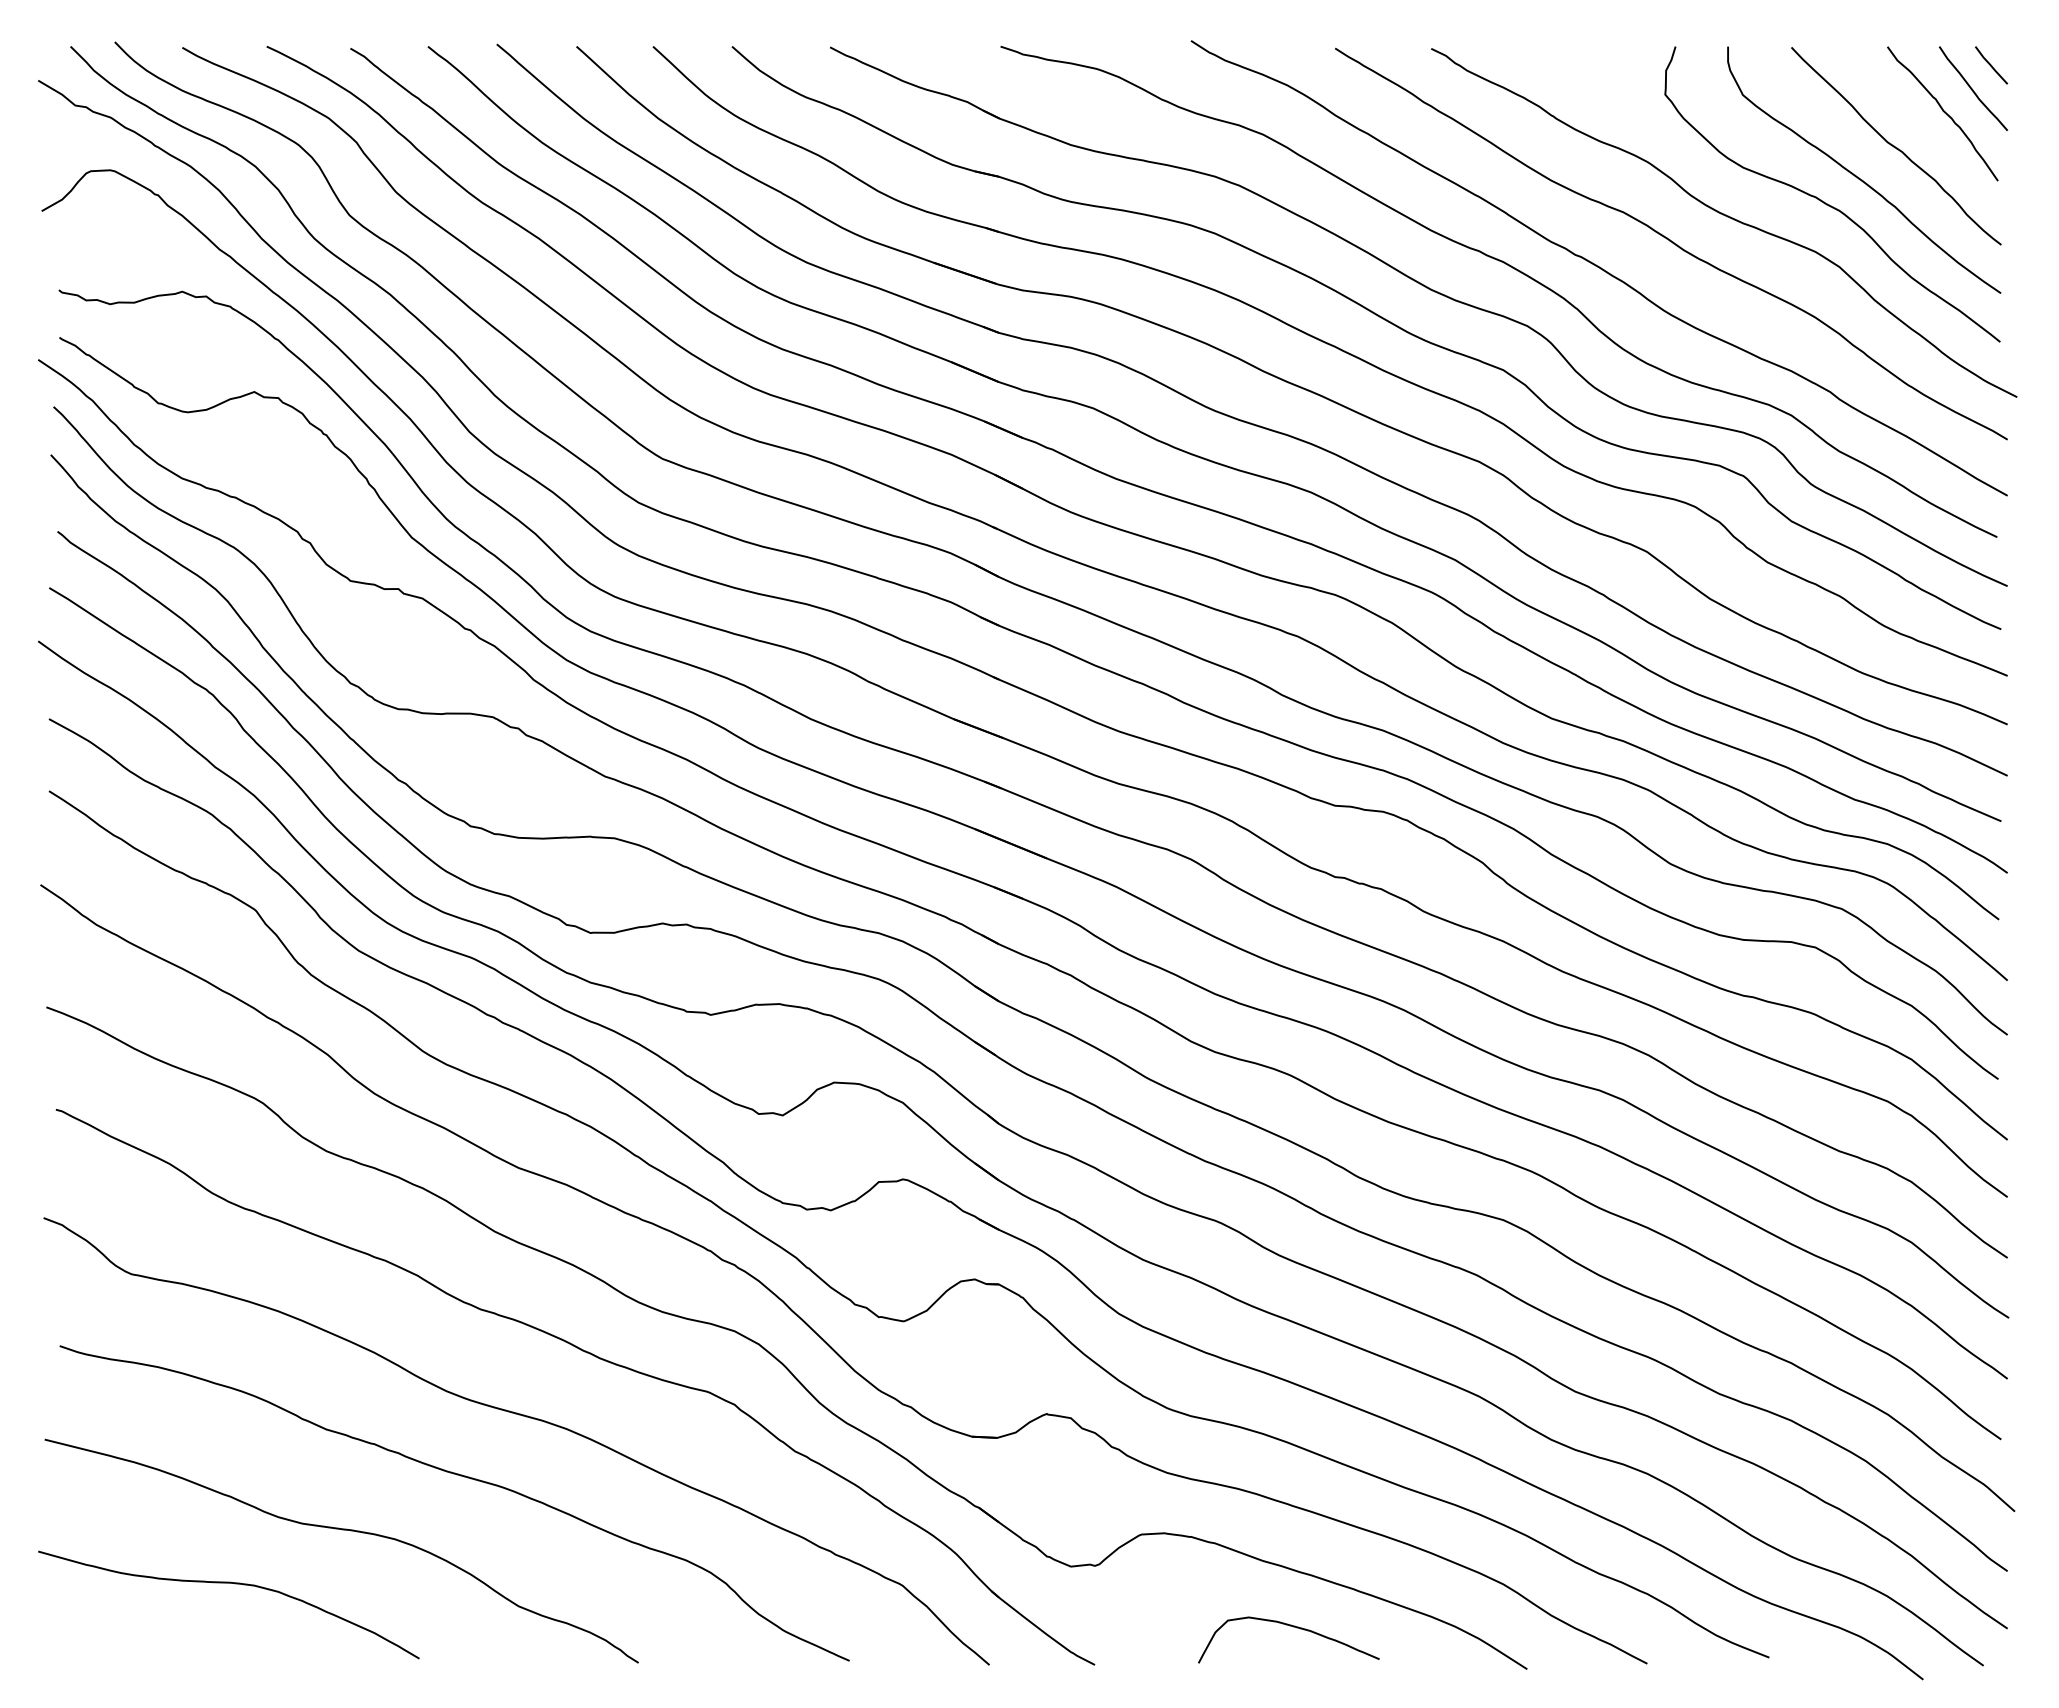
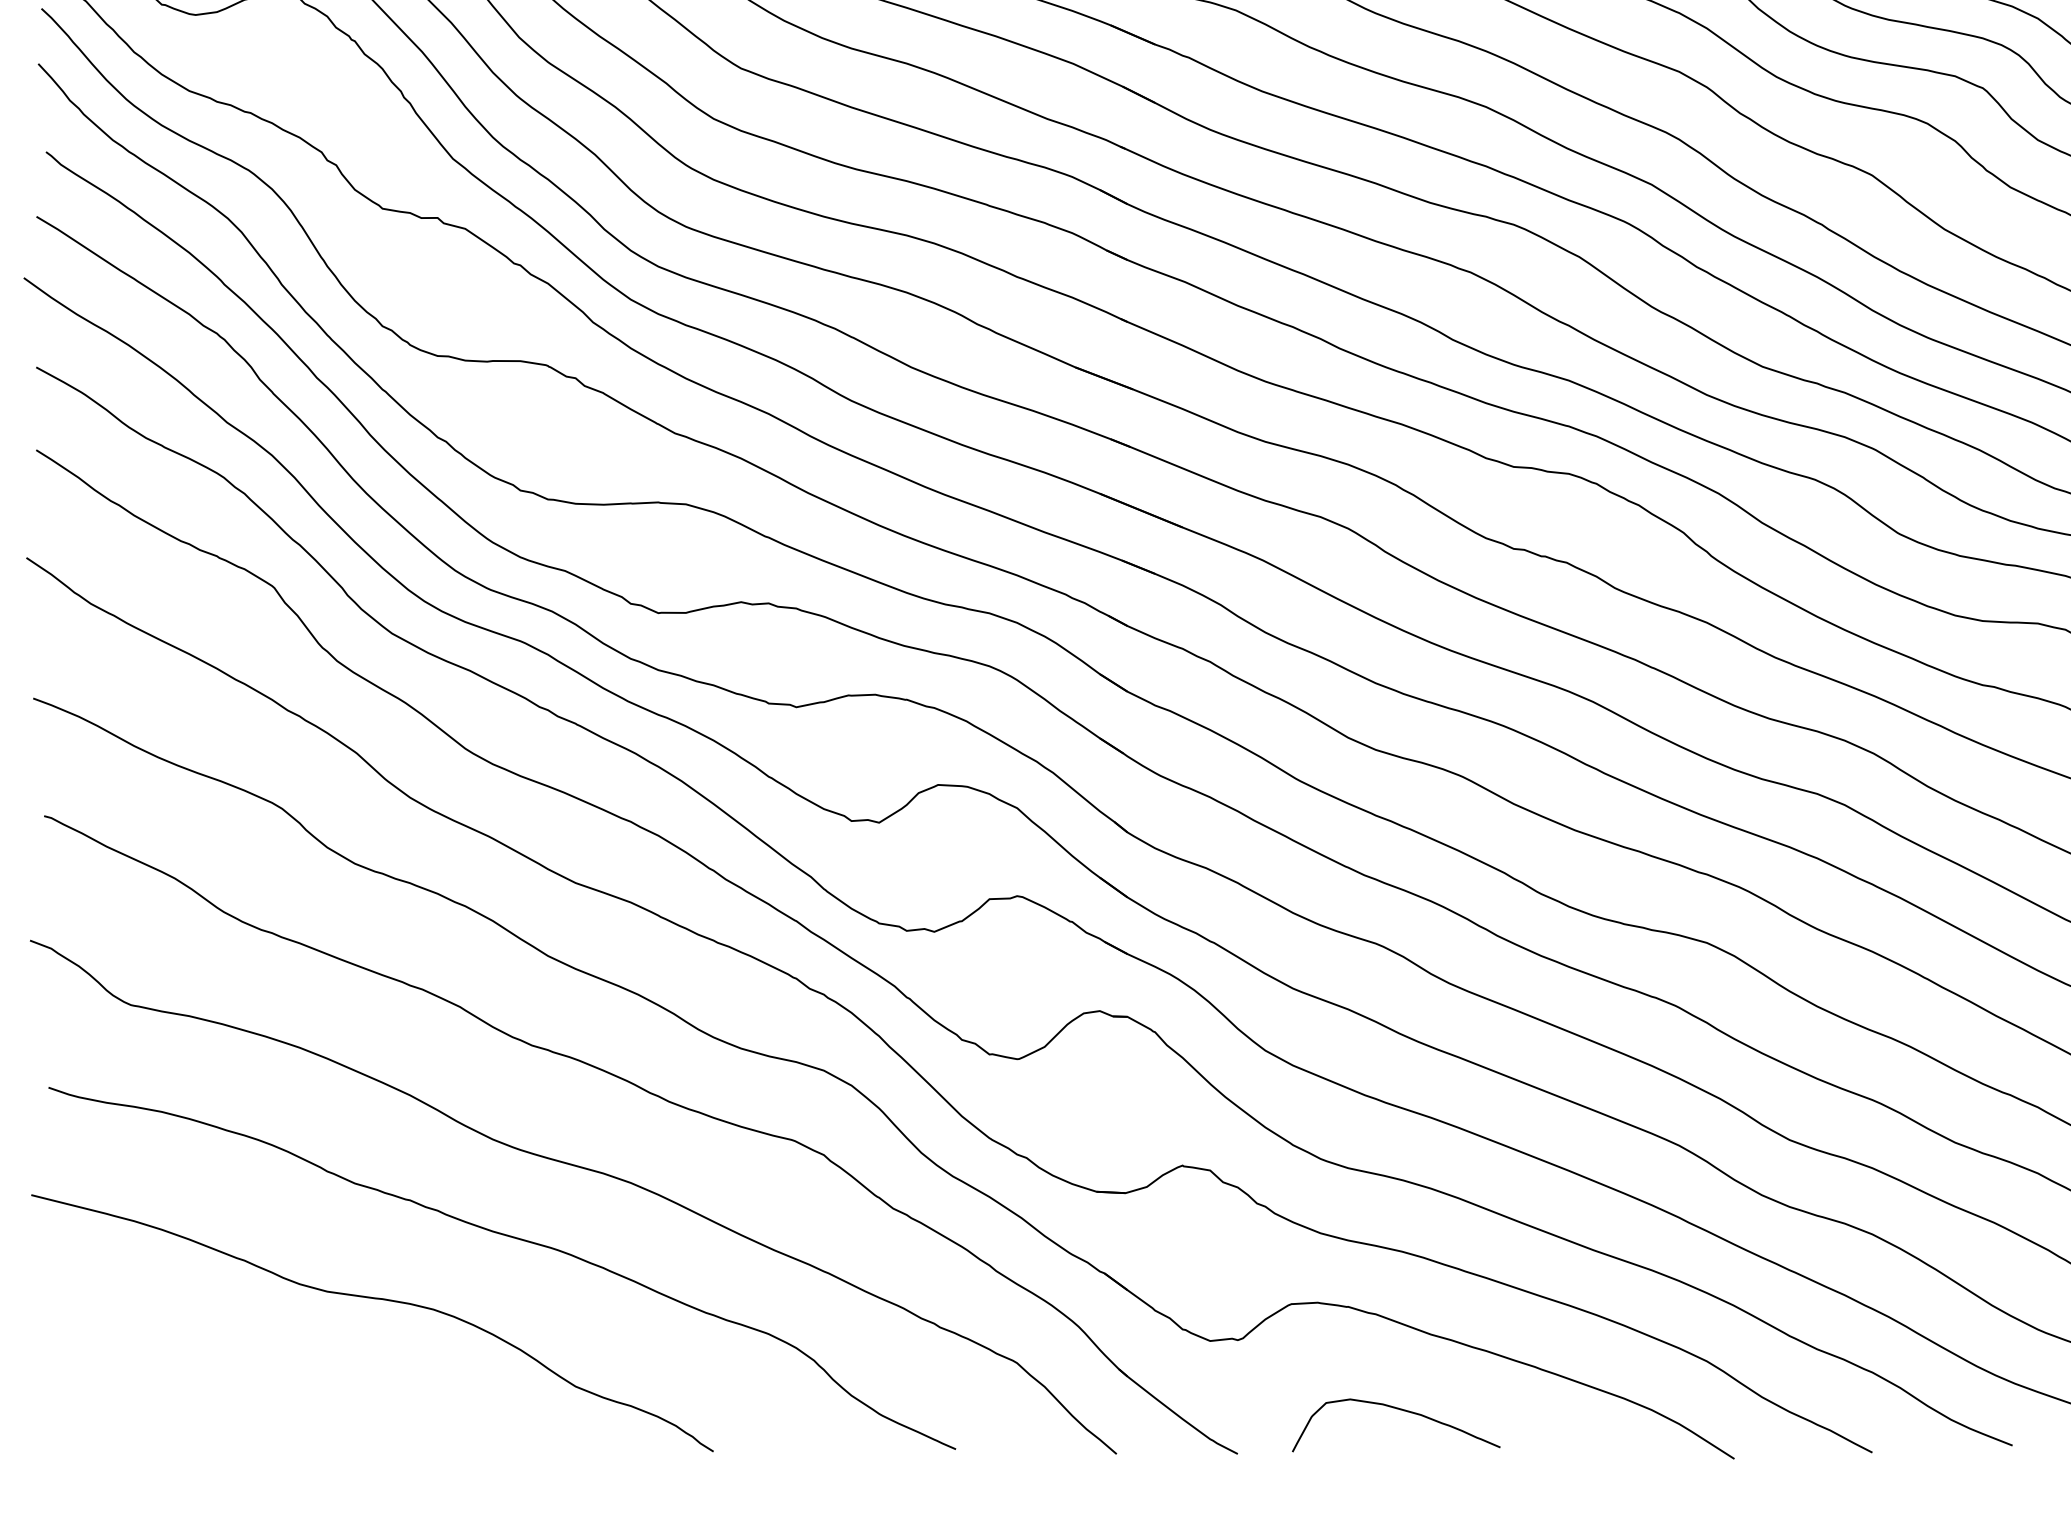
curve: (234, 1584) -> (249, 1361), removed
curve: (1293, 1627) -> (1401, 1410), moved

